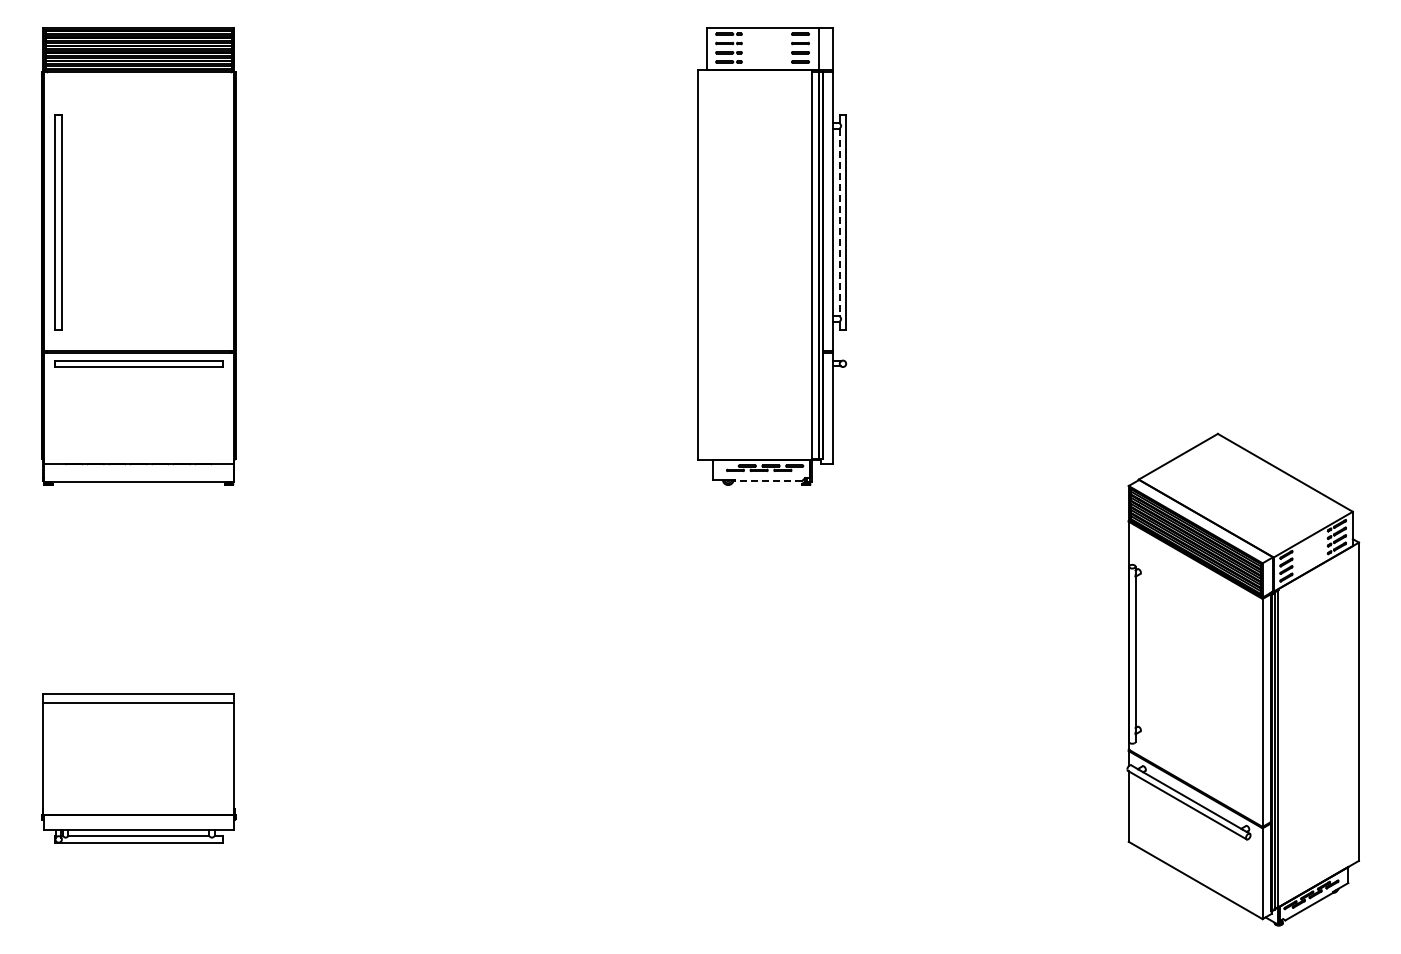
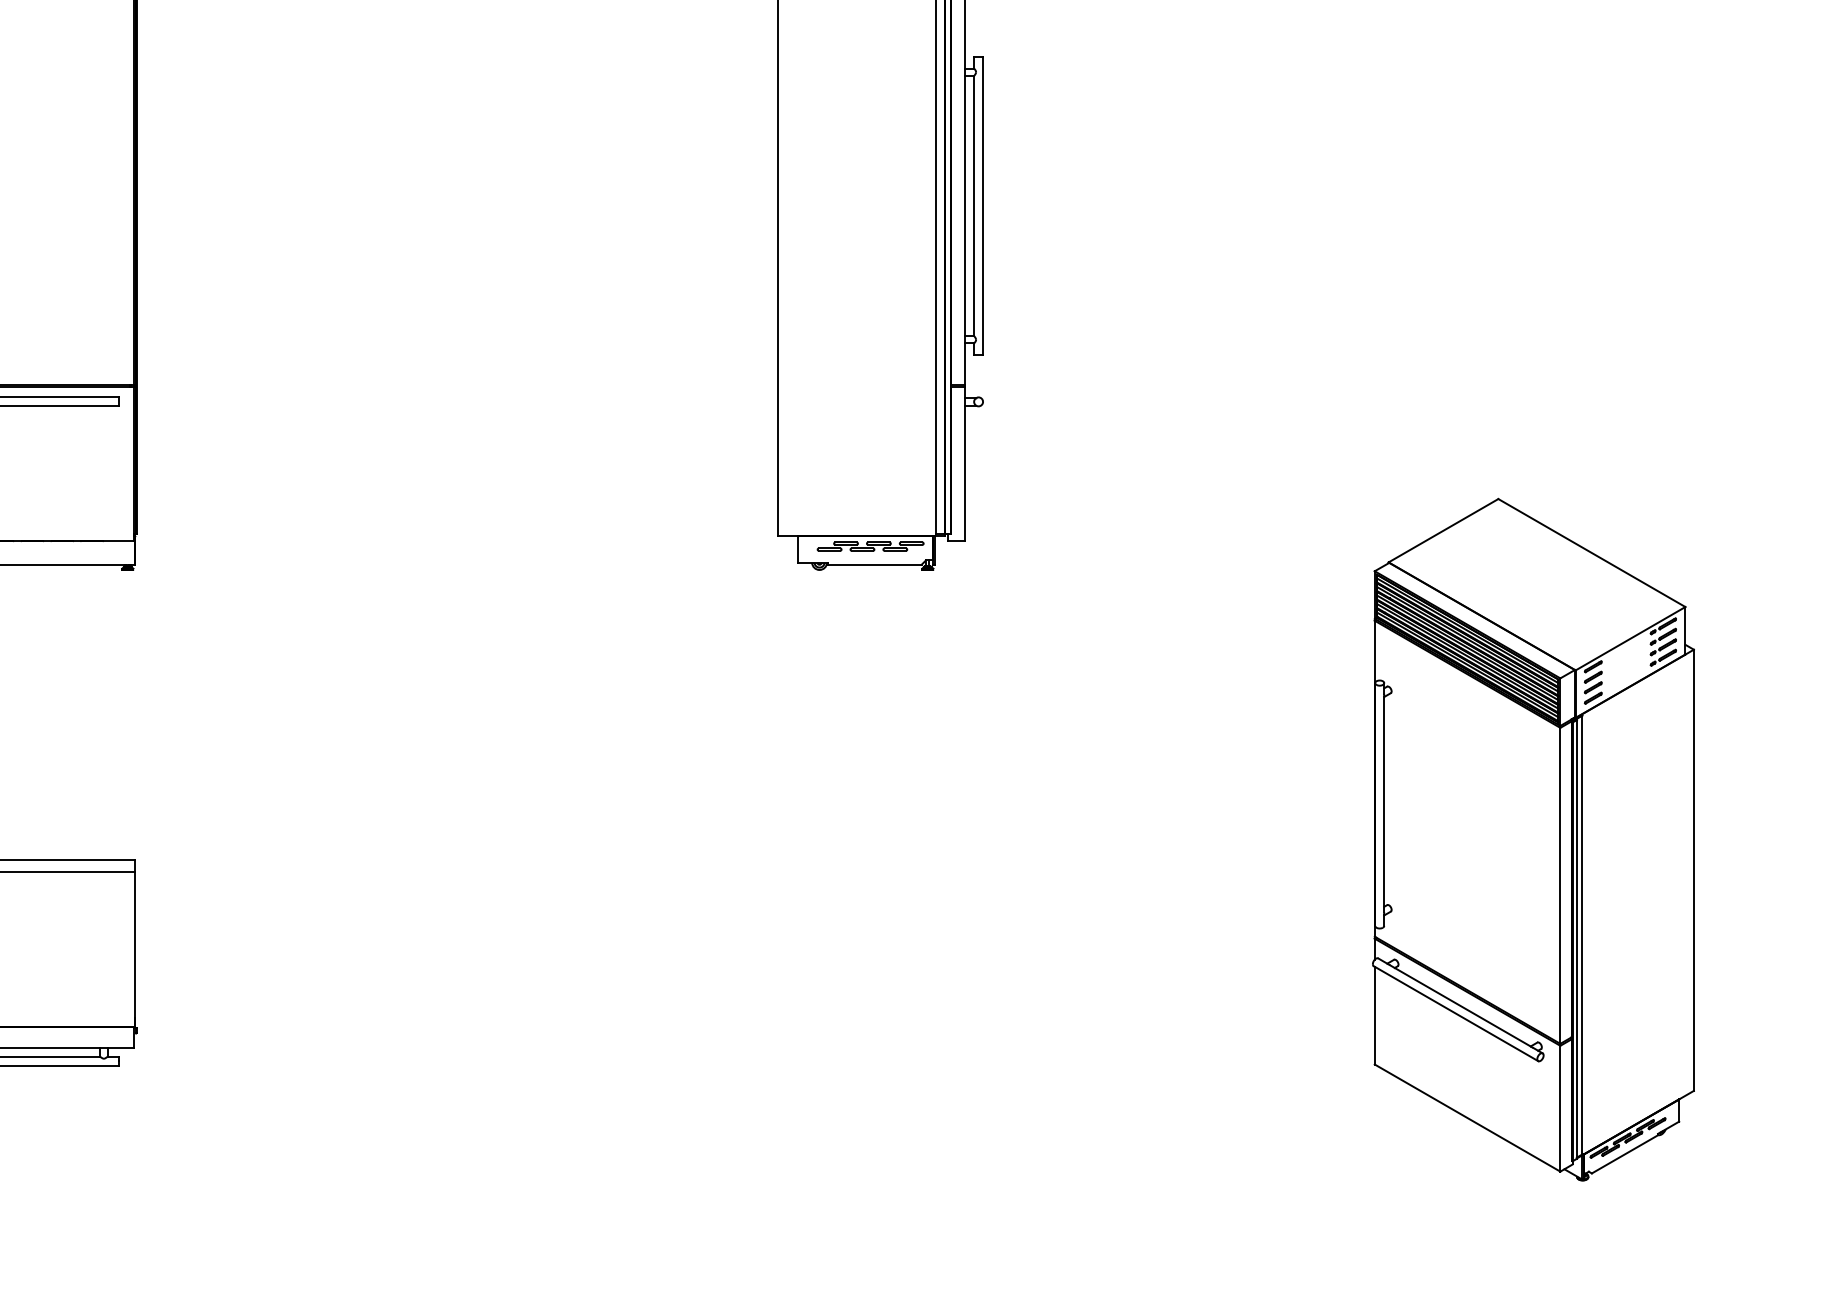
line: (839, 222) -> (973, 205), dashed -> solid
line: (768, 481) -> (875, 565), dashed -> solid

